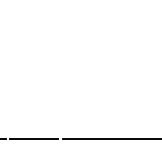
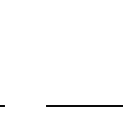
line: (33, 138) -> (25, 105), removed

